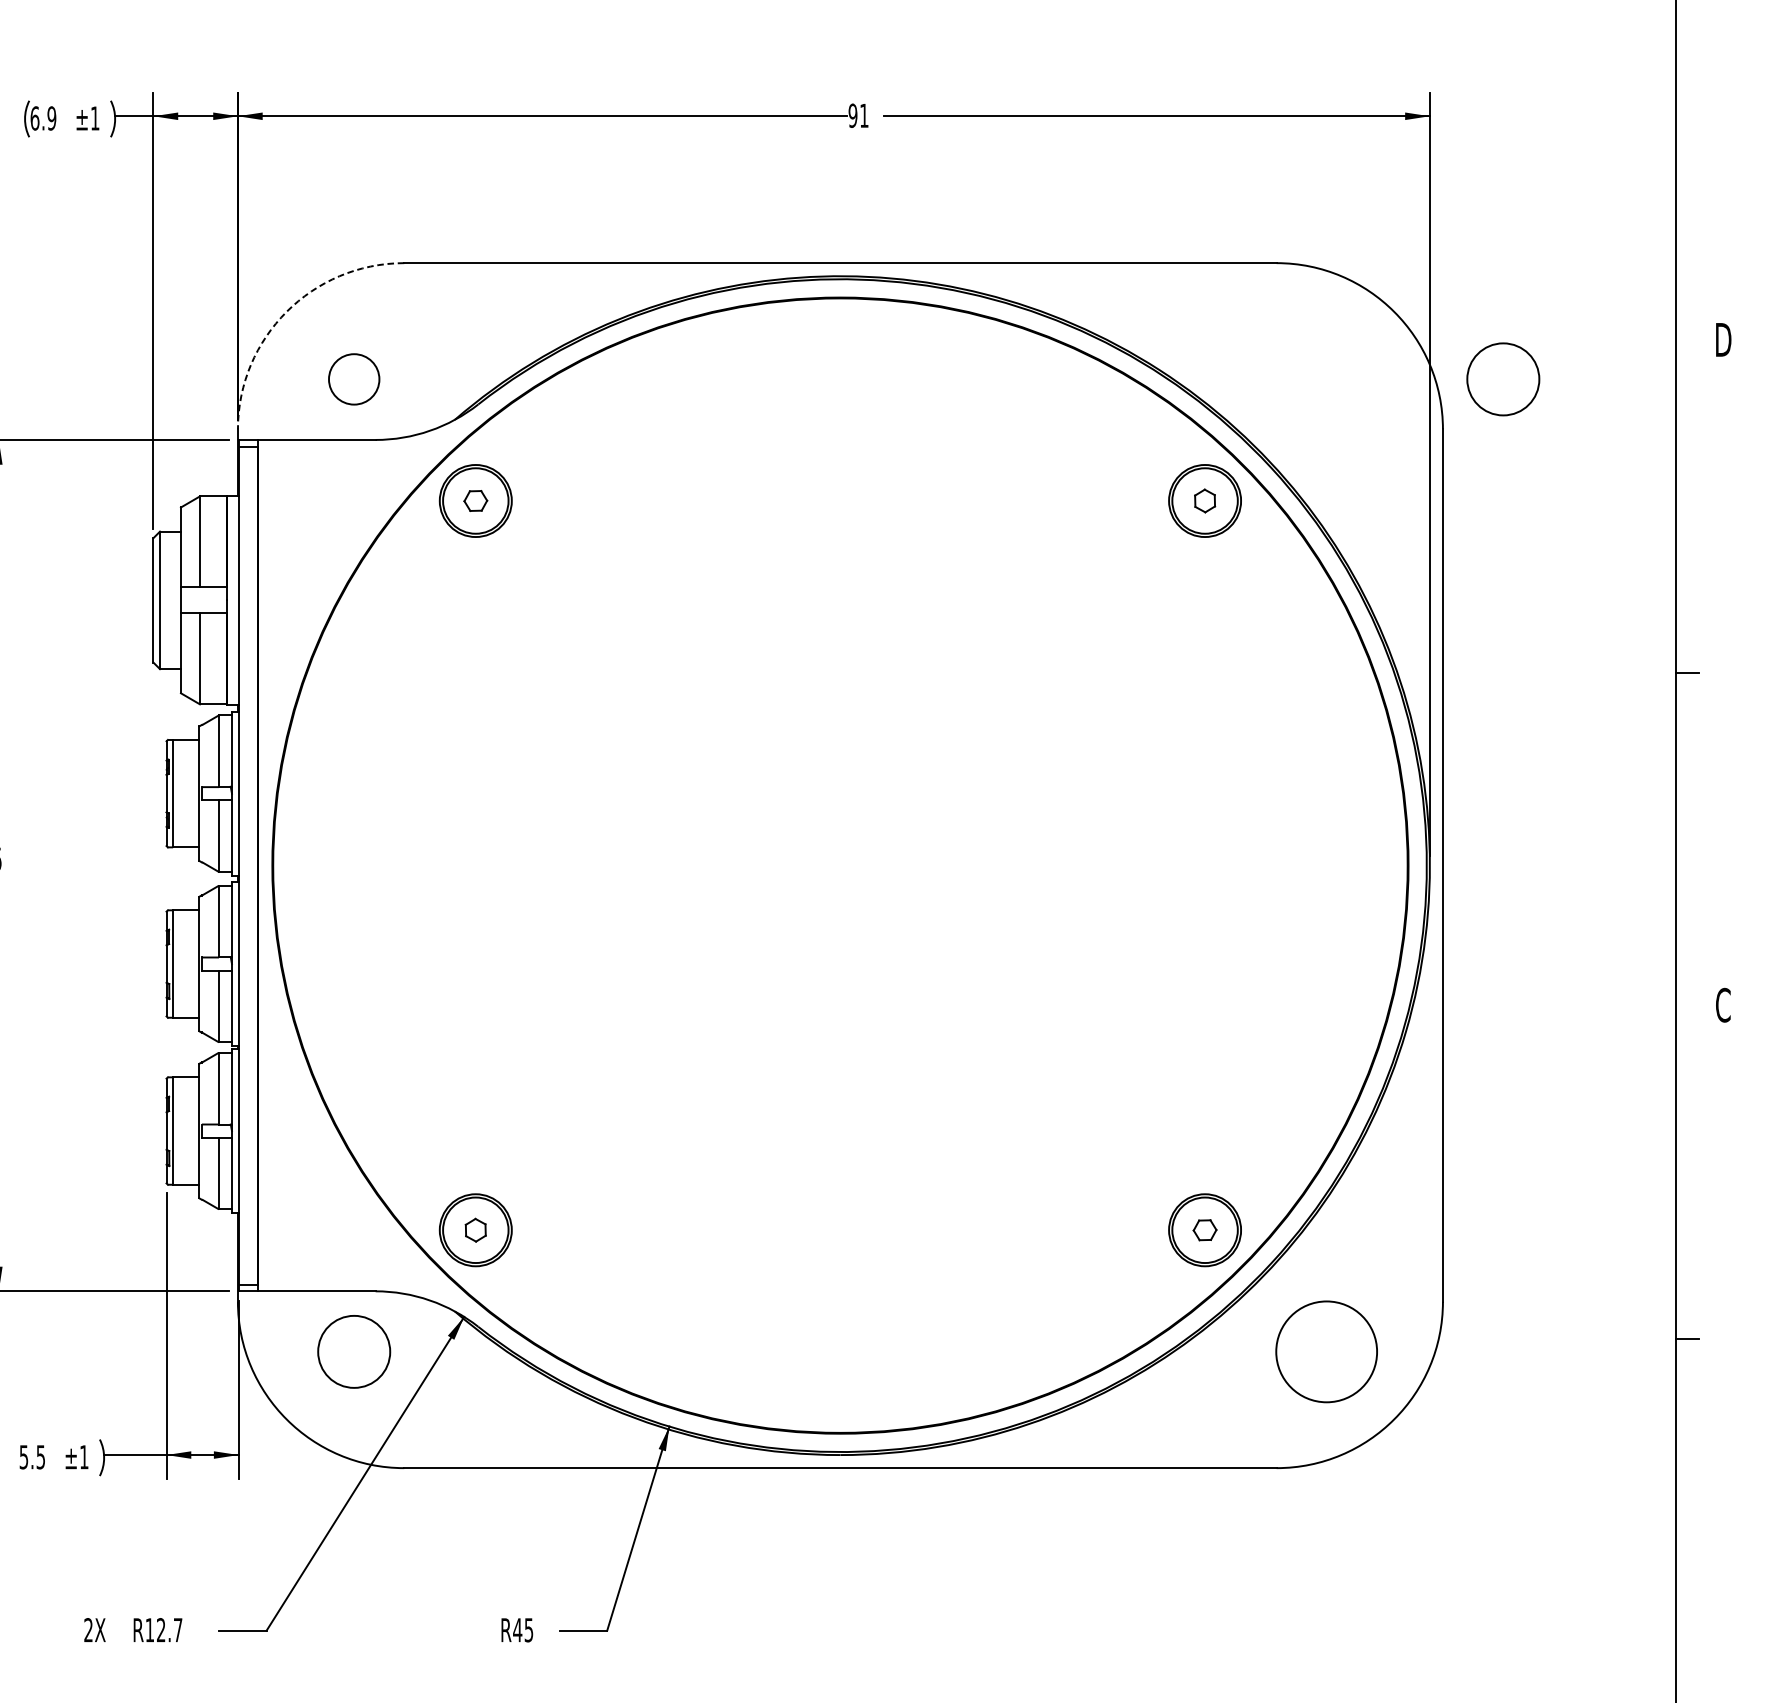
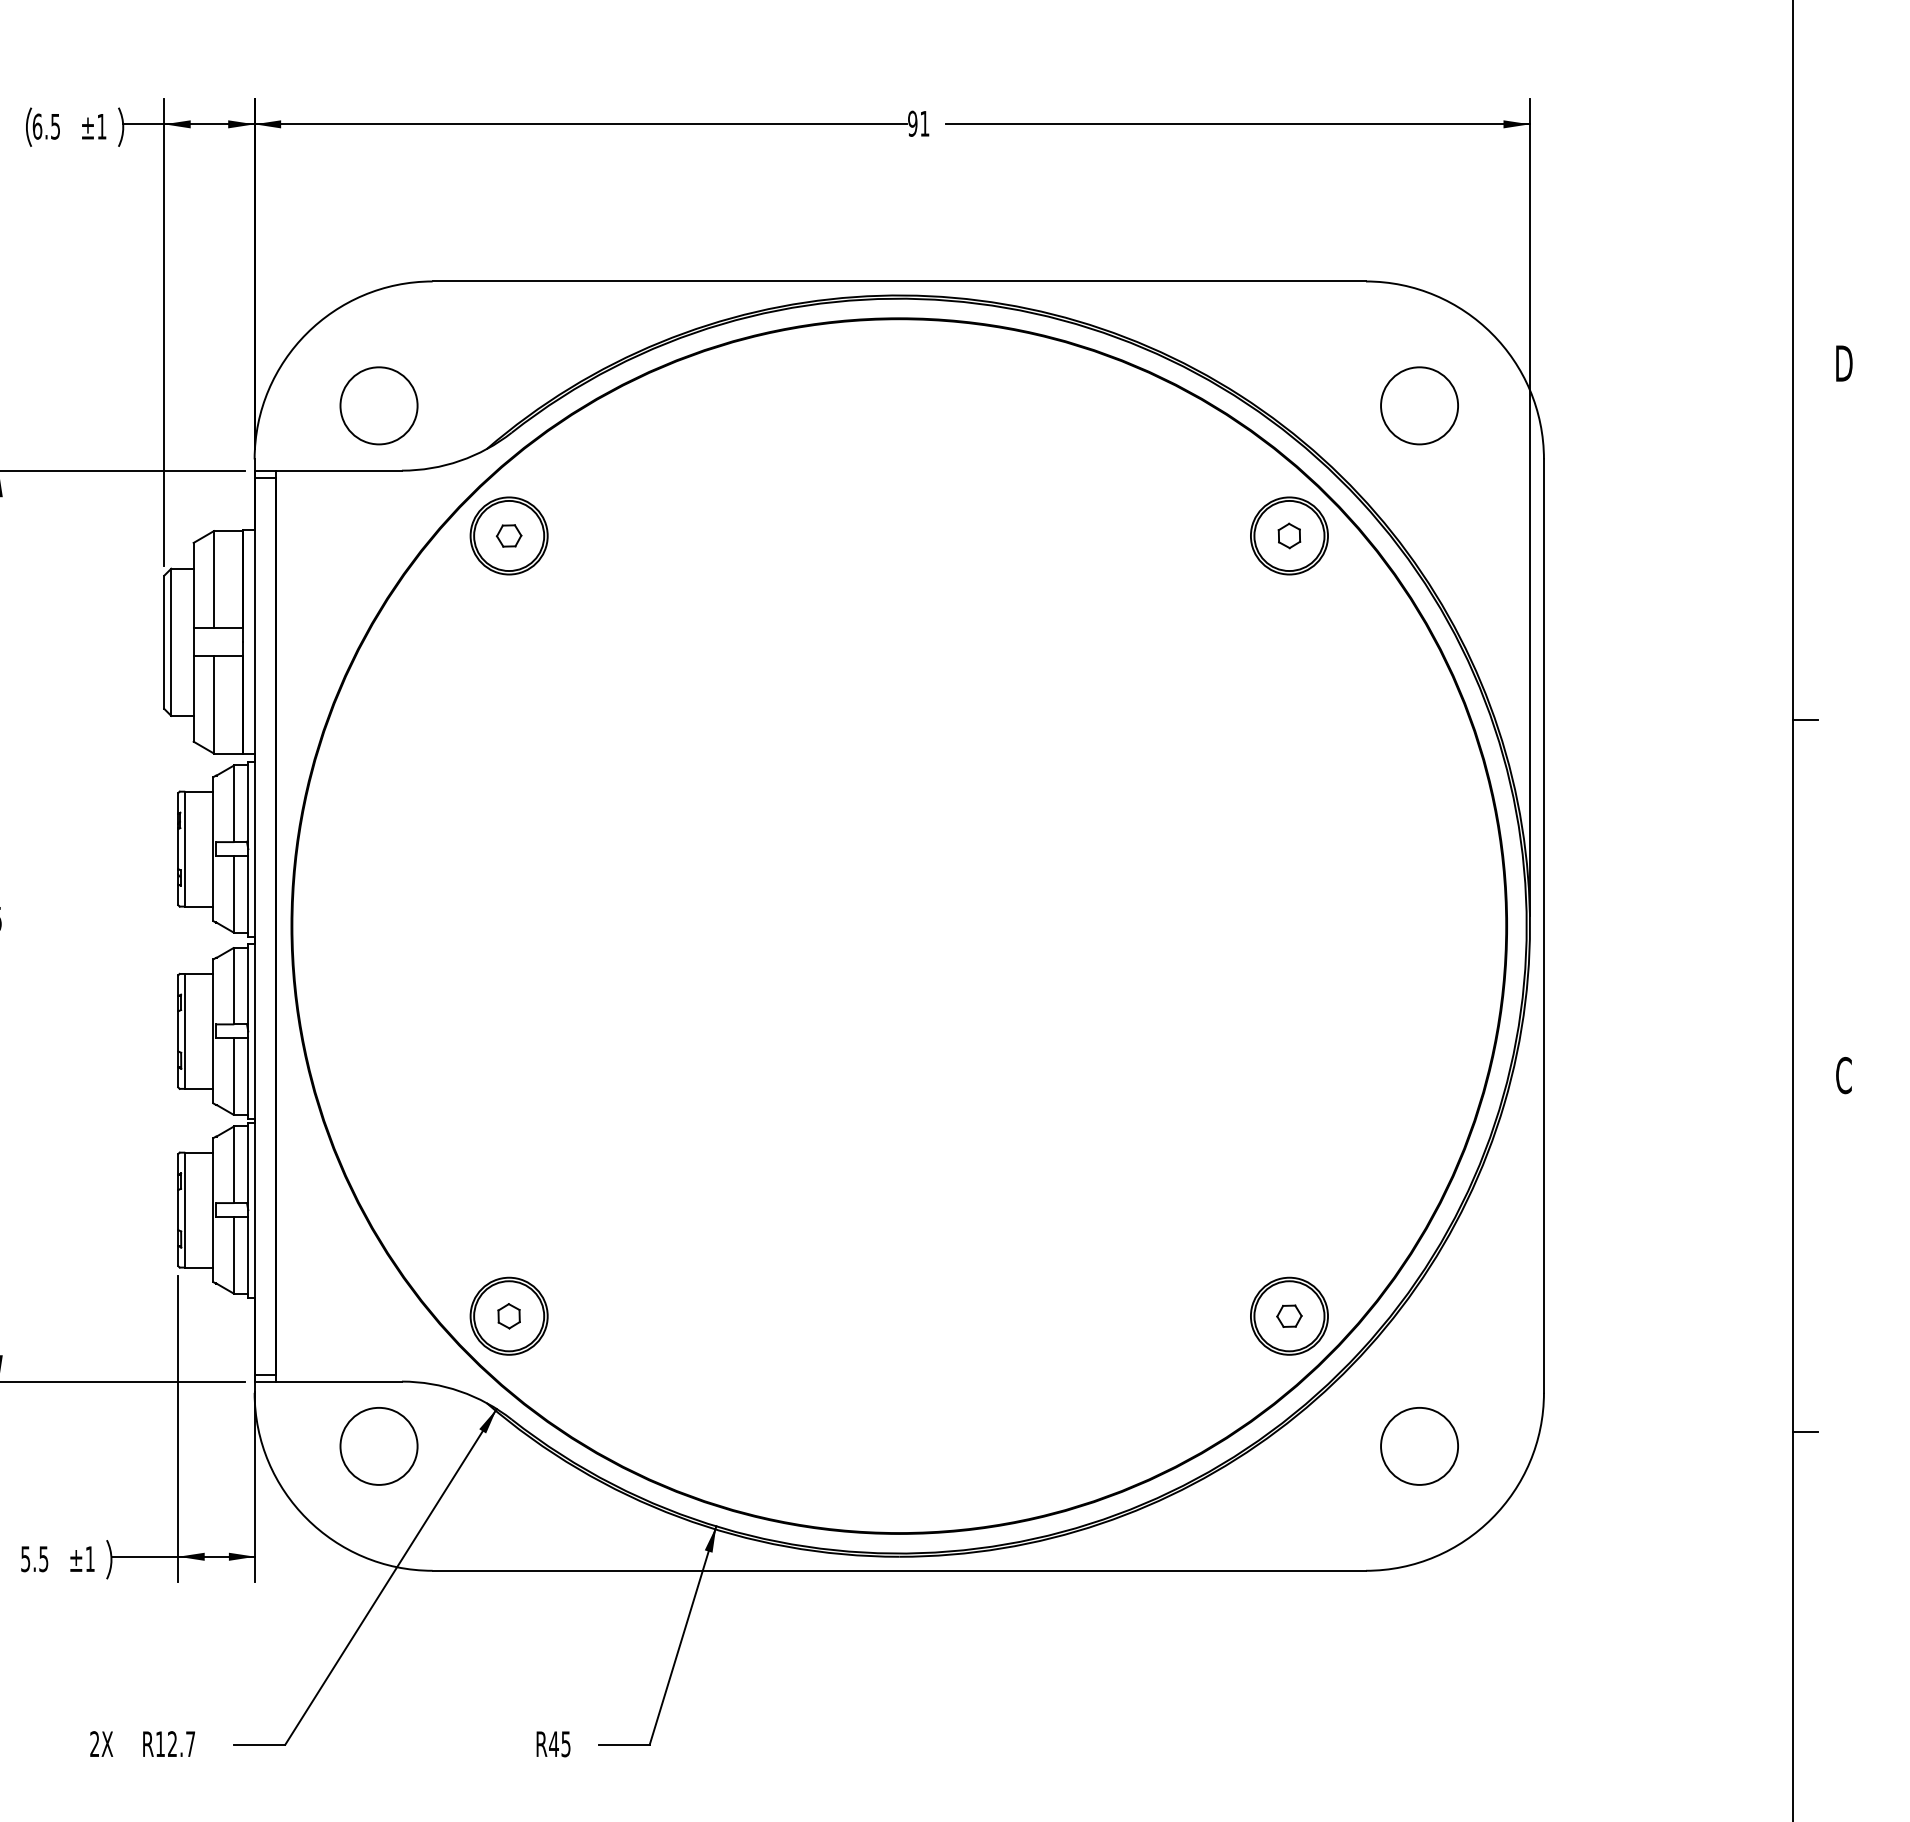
text: (51, 118) -> (55, 126), 6.9 -> 6.5
arc: (286, 311) -> (306, 333), dashed -> solid
circle: (353, 379) -> (378, 405), size x1.43
circle: (1503, 379) -> (1419, 405), moved
circle: (1326, 1351) -> (1419, 1445), size x0.71

